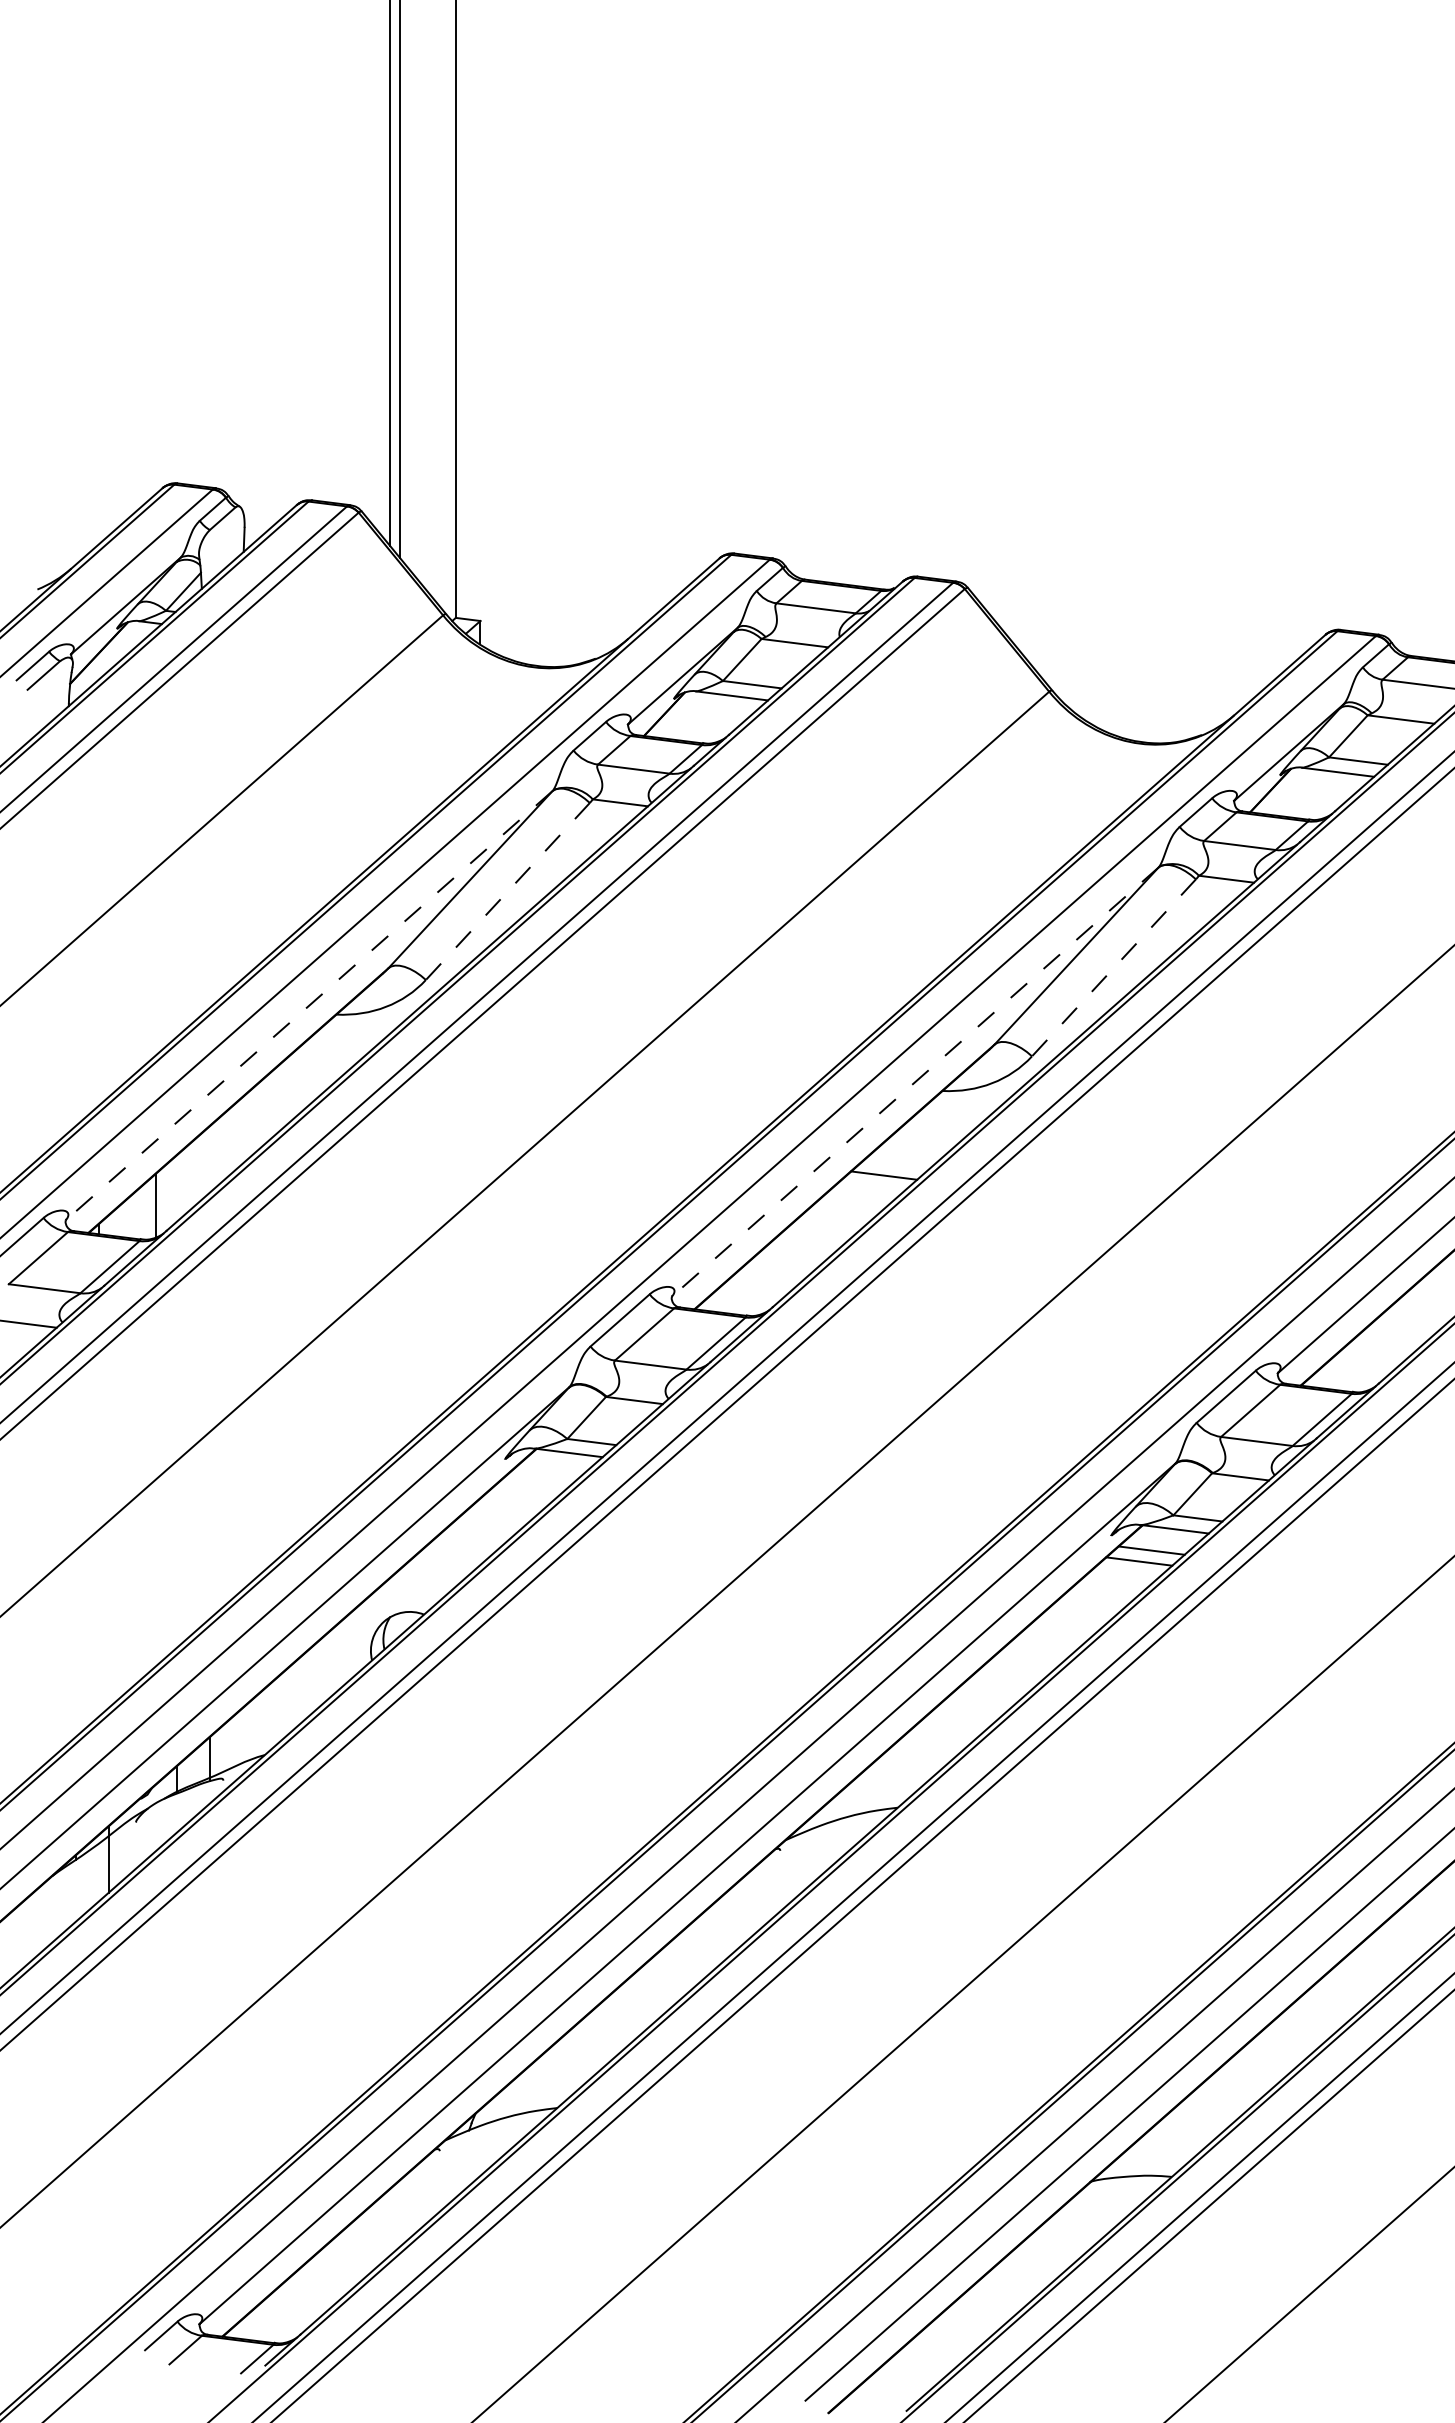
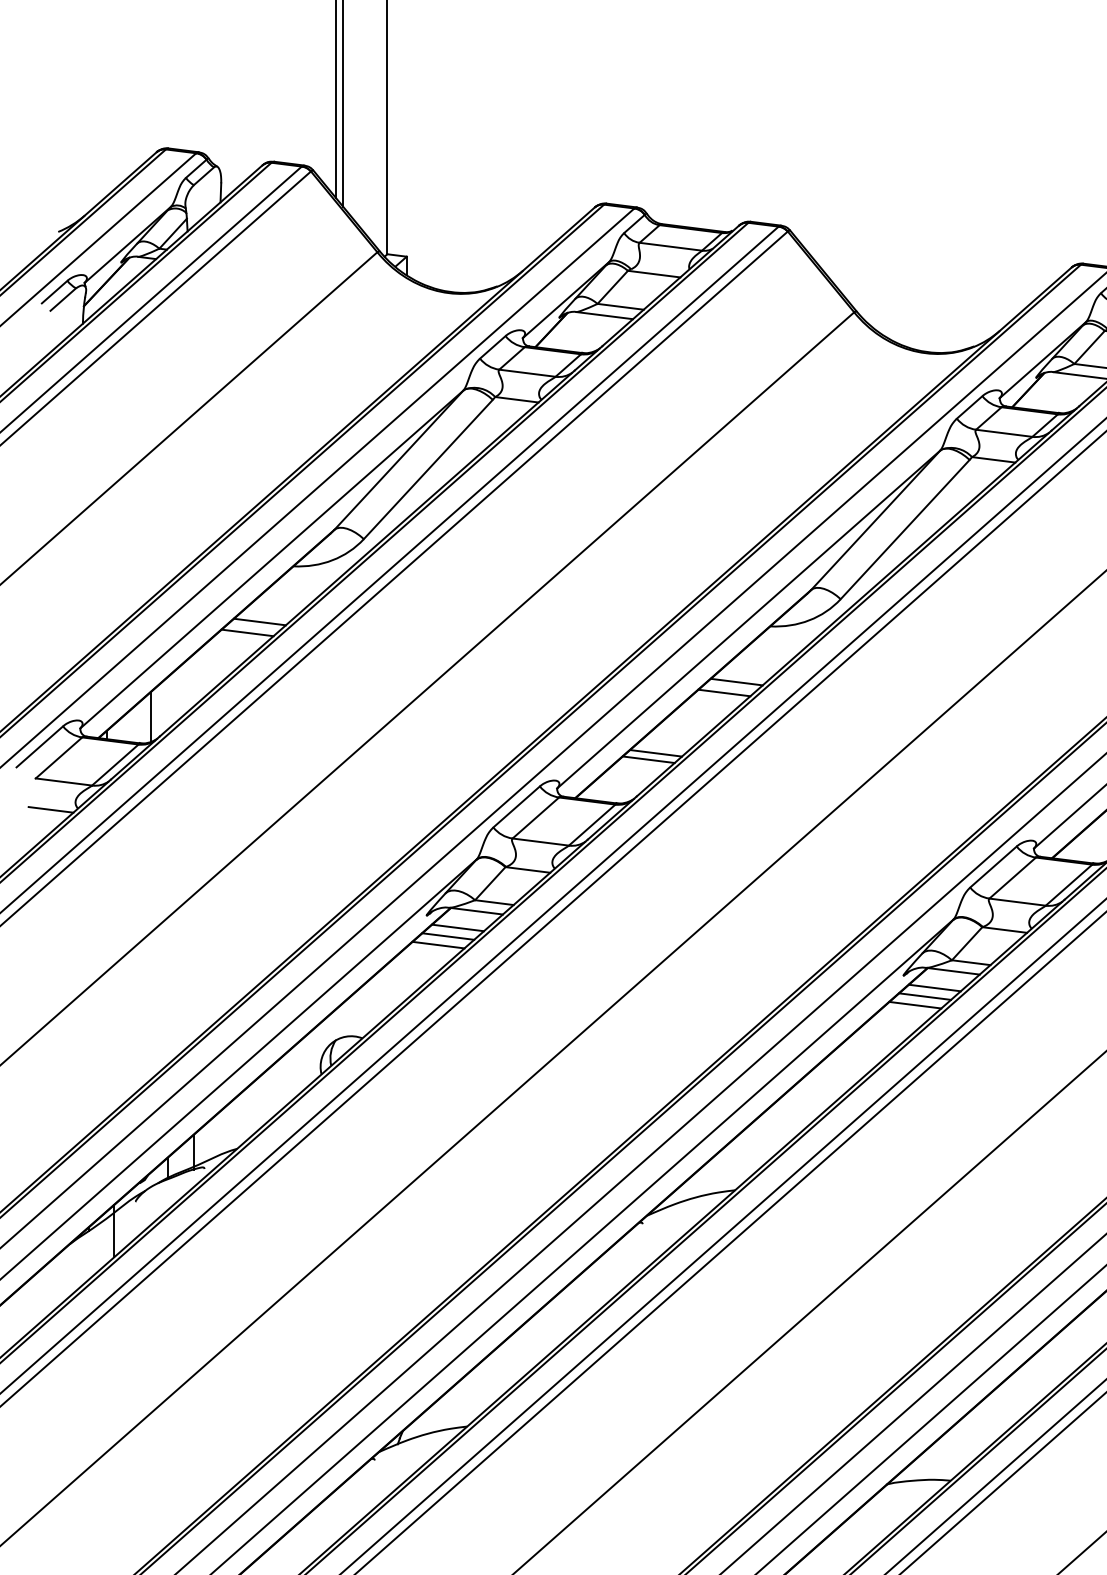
line: (507, 891) -> (428, 469), dashed -> solid
line: (1114, 967) -> (905, 529), dashed -> solid
line: (308, 1005) -> (271, 559), dashed -> solid
line: (915, 1082) -> (749, 619), dashed -> solid
line: (293, 1085) -> (259, 622), added
line: (278, 1099) -> (247, 633), added
line: (899, 1161) -> (736, 681), added
line: (797, 1252) -> (656, 753), added
line: (788, 1260) -> (649, 759), added
line: (545, 1474) -> (457, 928), added
line: (533, 1485) -> (448, 936), added
line: (520, 1495) -> (438, 944), added
line: (1126, 1572) -> (915, 1005), added

